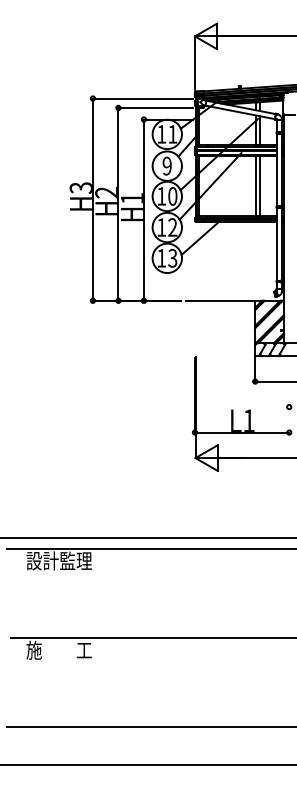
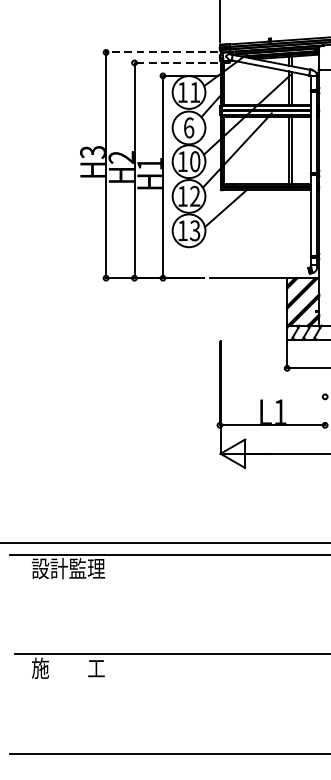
line: (142, 98) -> (161, 52), solid -> dashed
line: (155, 107) -> (175, 62), solid -> dashed
text: (166, 165) -> (188, 127), 9 -> 6

